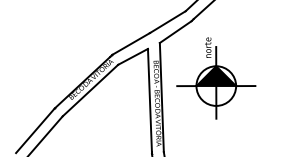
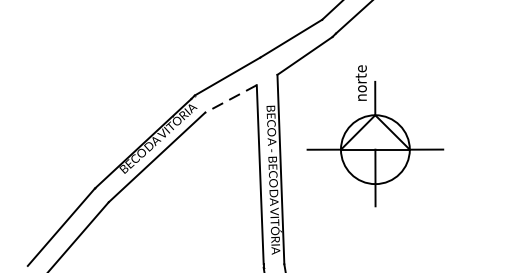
line: (133, 56) -> (231, 98), solid -> dashed
fill: (216, 76) -> (375, 133), removed

